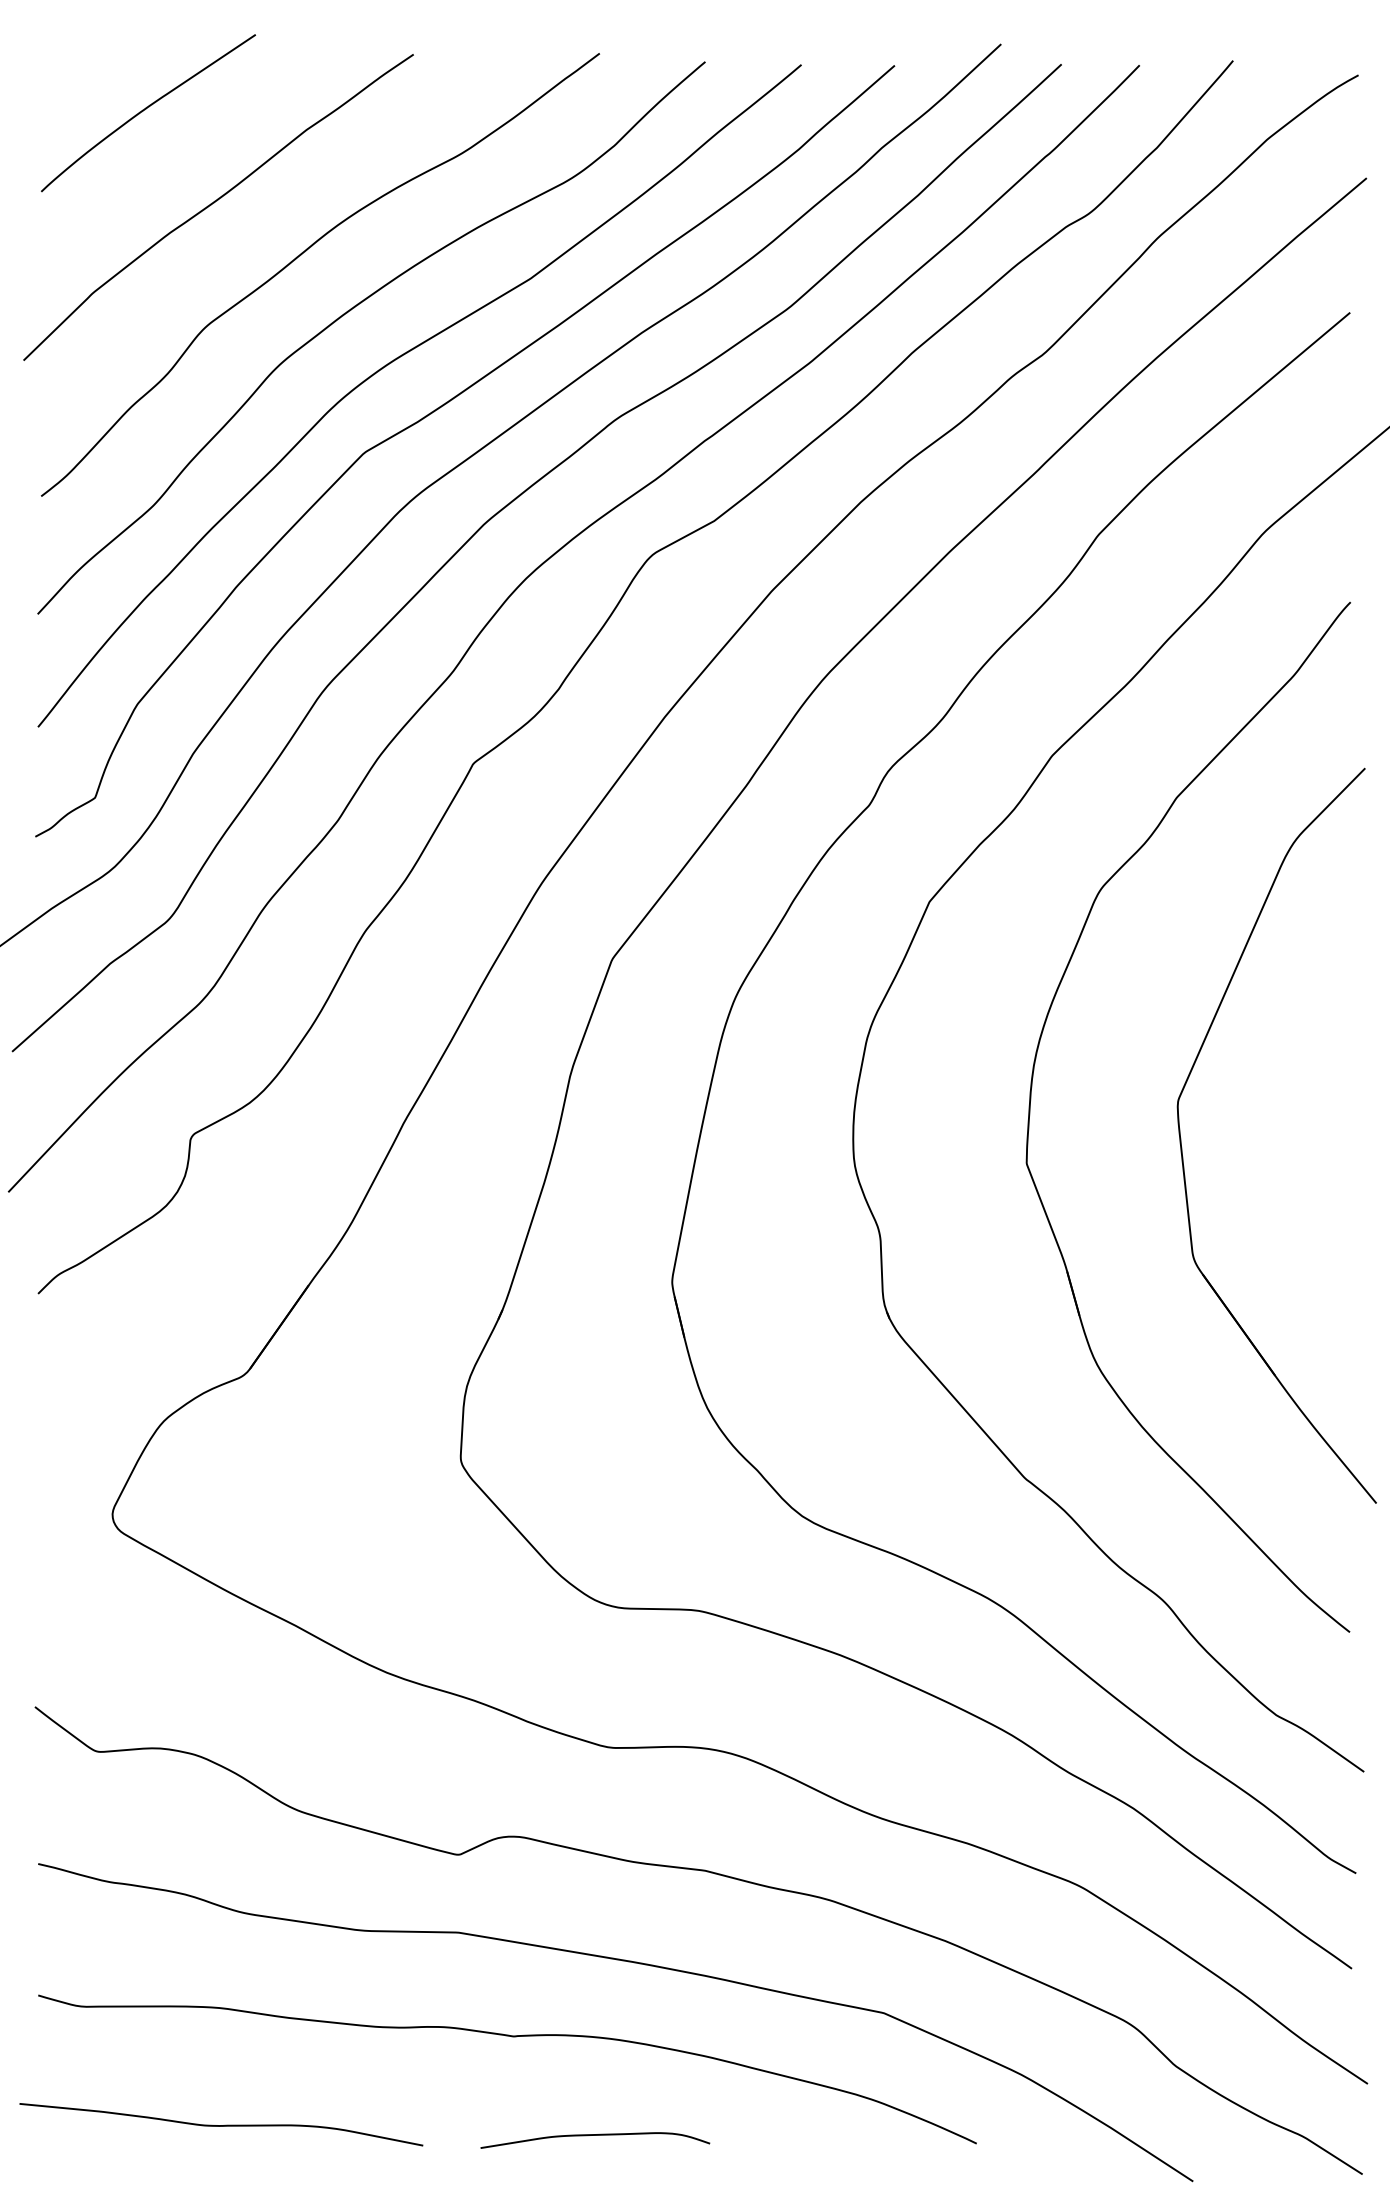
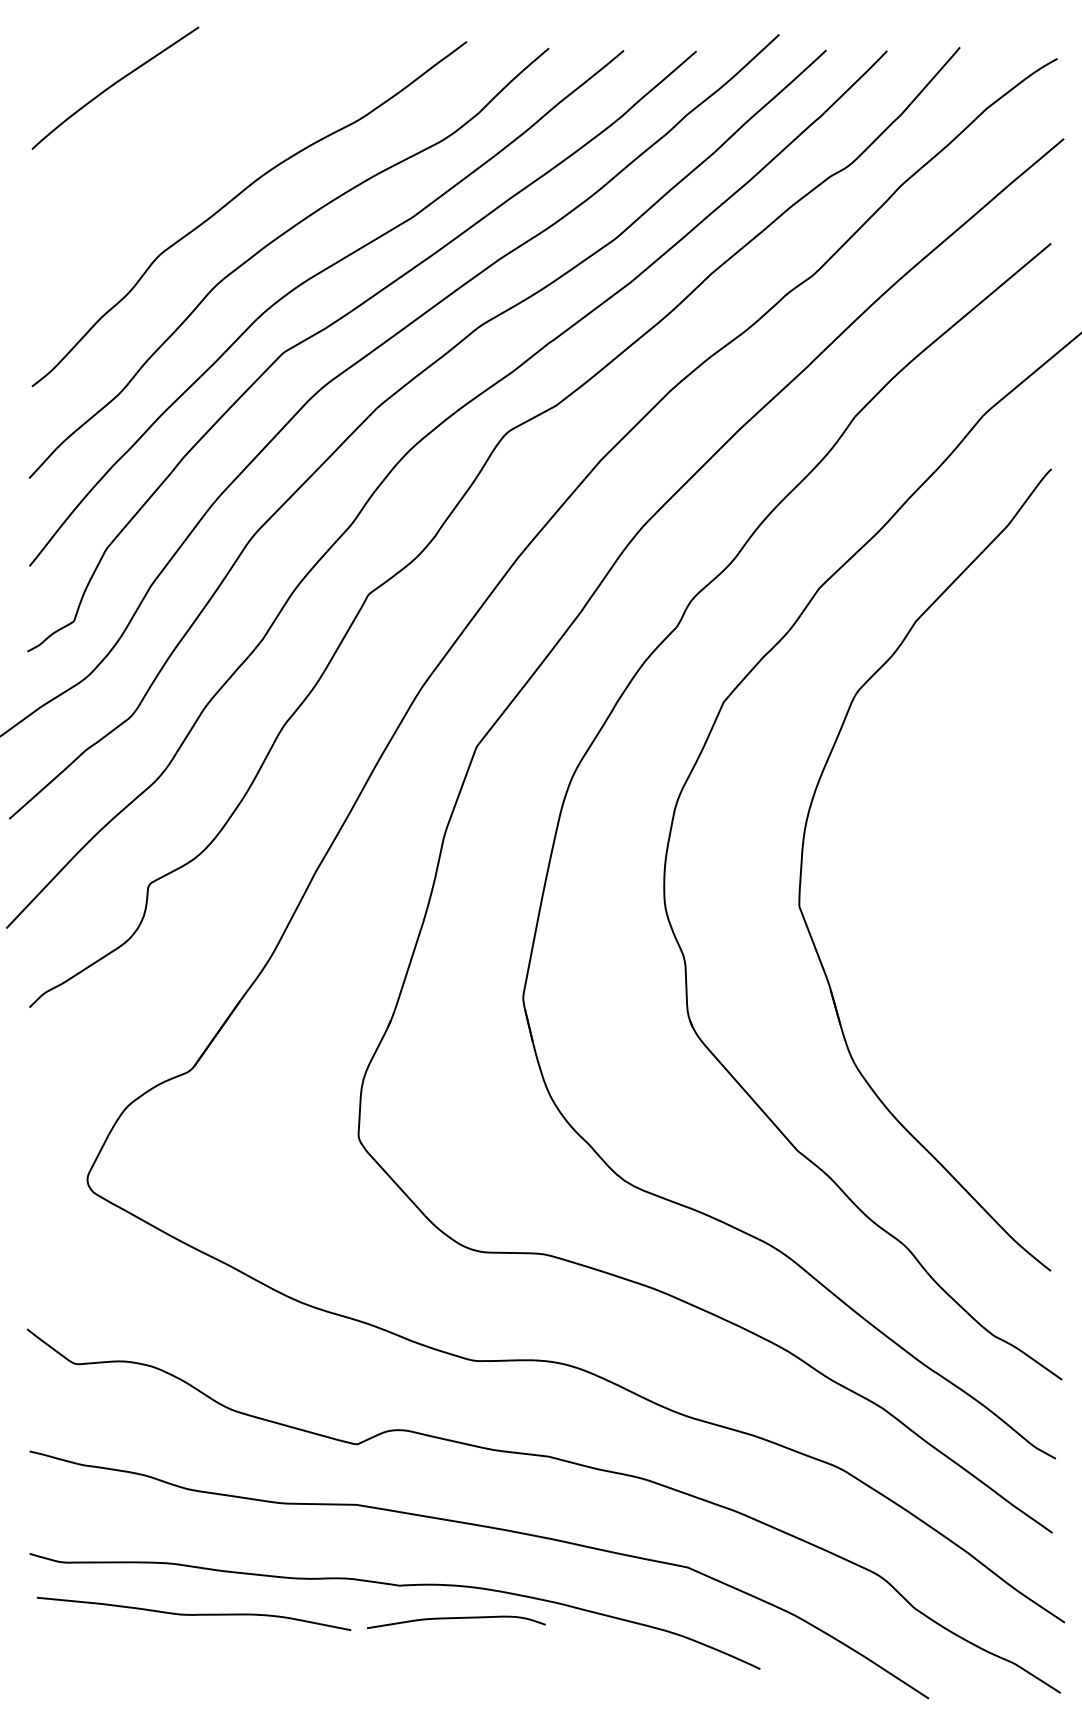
curve: (214, 203) -> (166, 158), removed
part: (1182, 1147) -> (920, 893), removed
curve: (221, 2125) -> (194, 1614), moved
curve: (595, 2135) -> (456, 1618), moved

